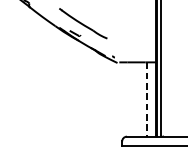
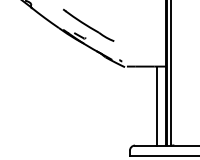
line: (147, 99) -> (156, 106), dashed -> solid

